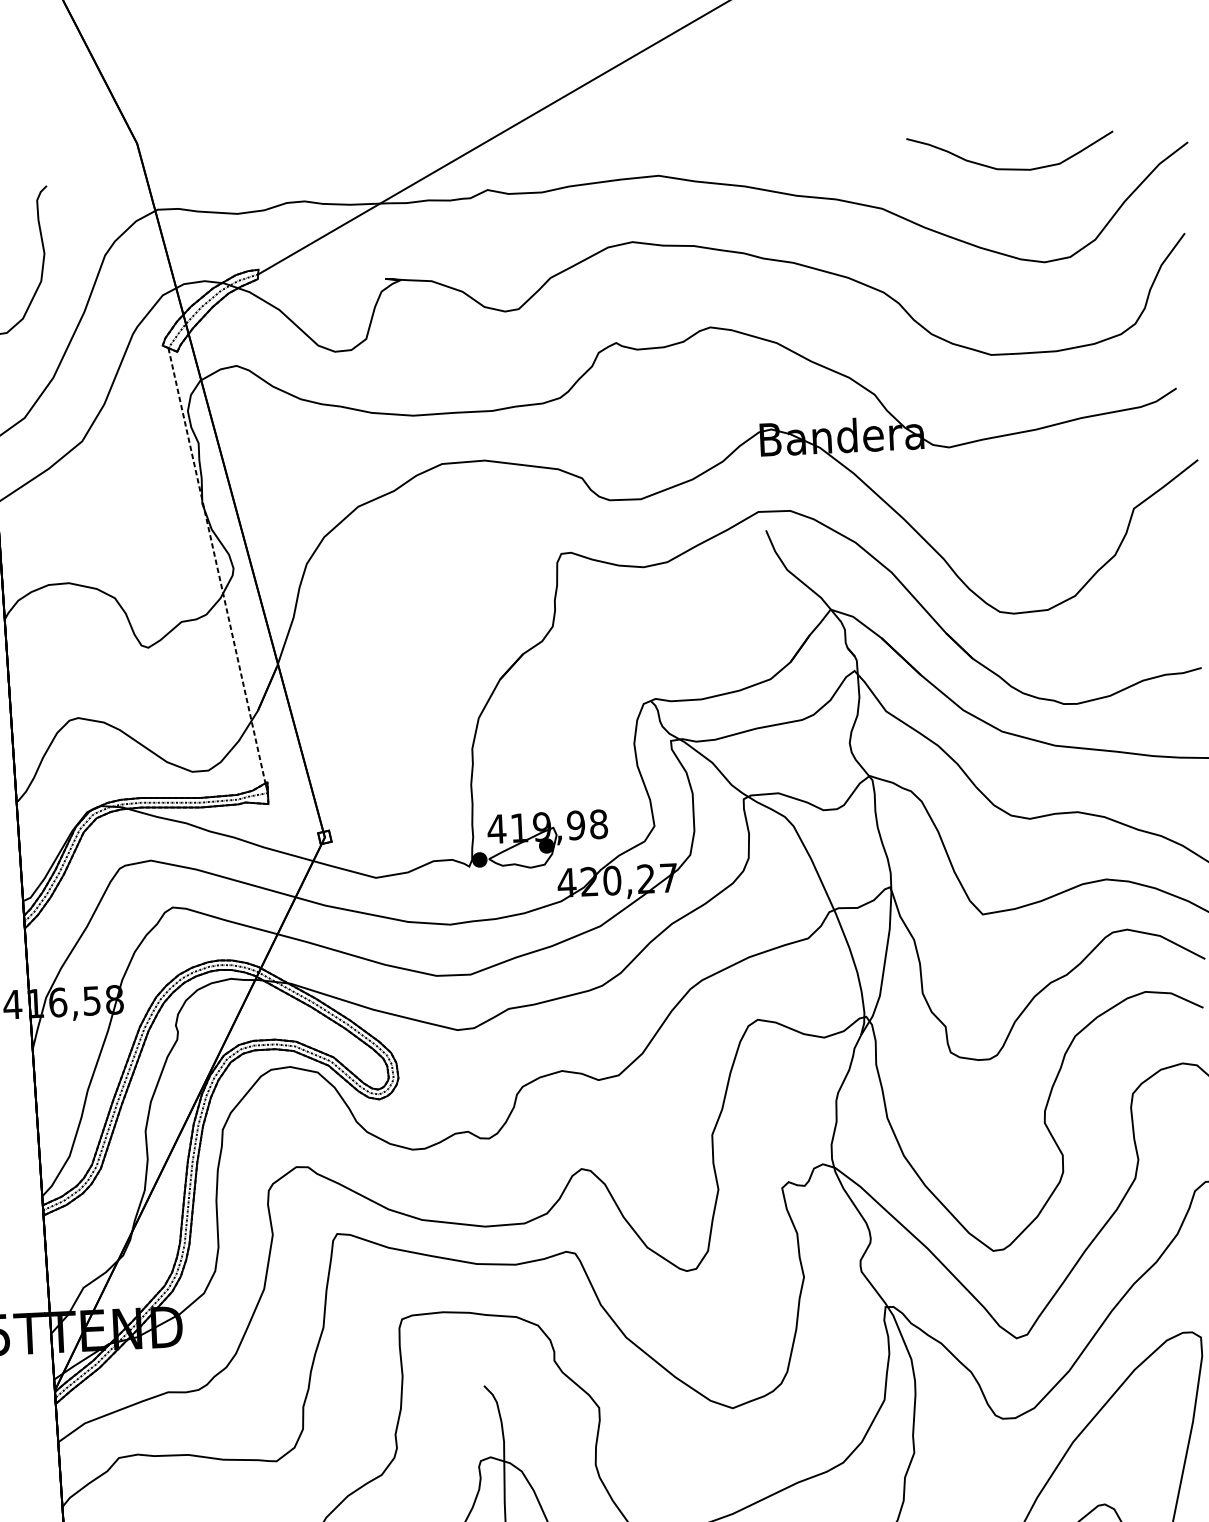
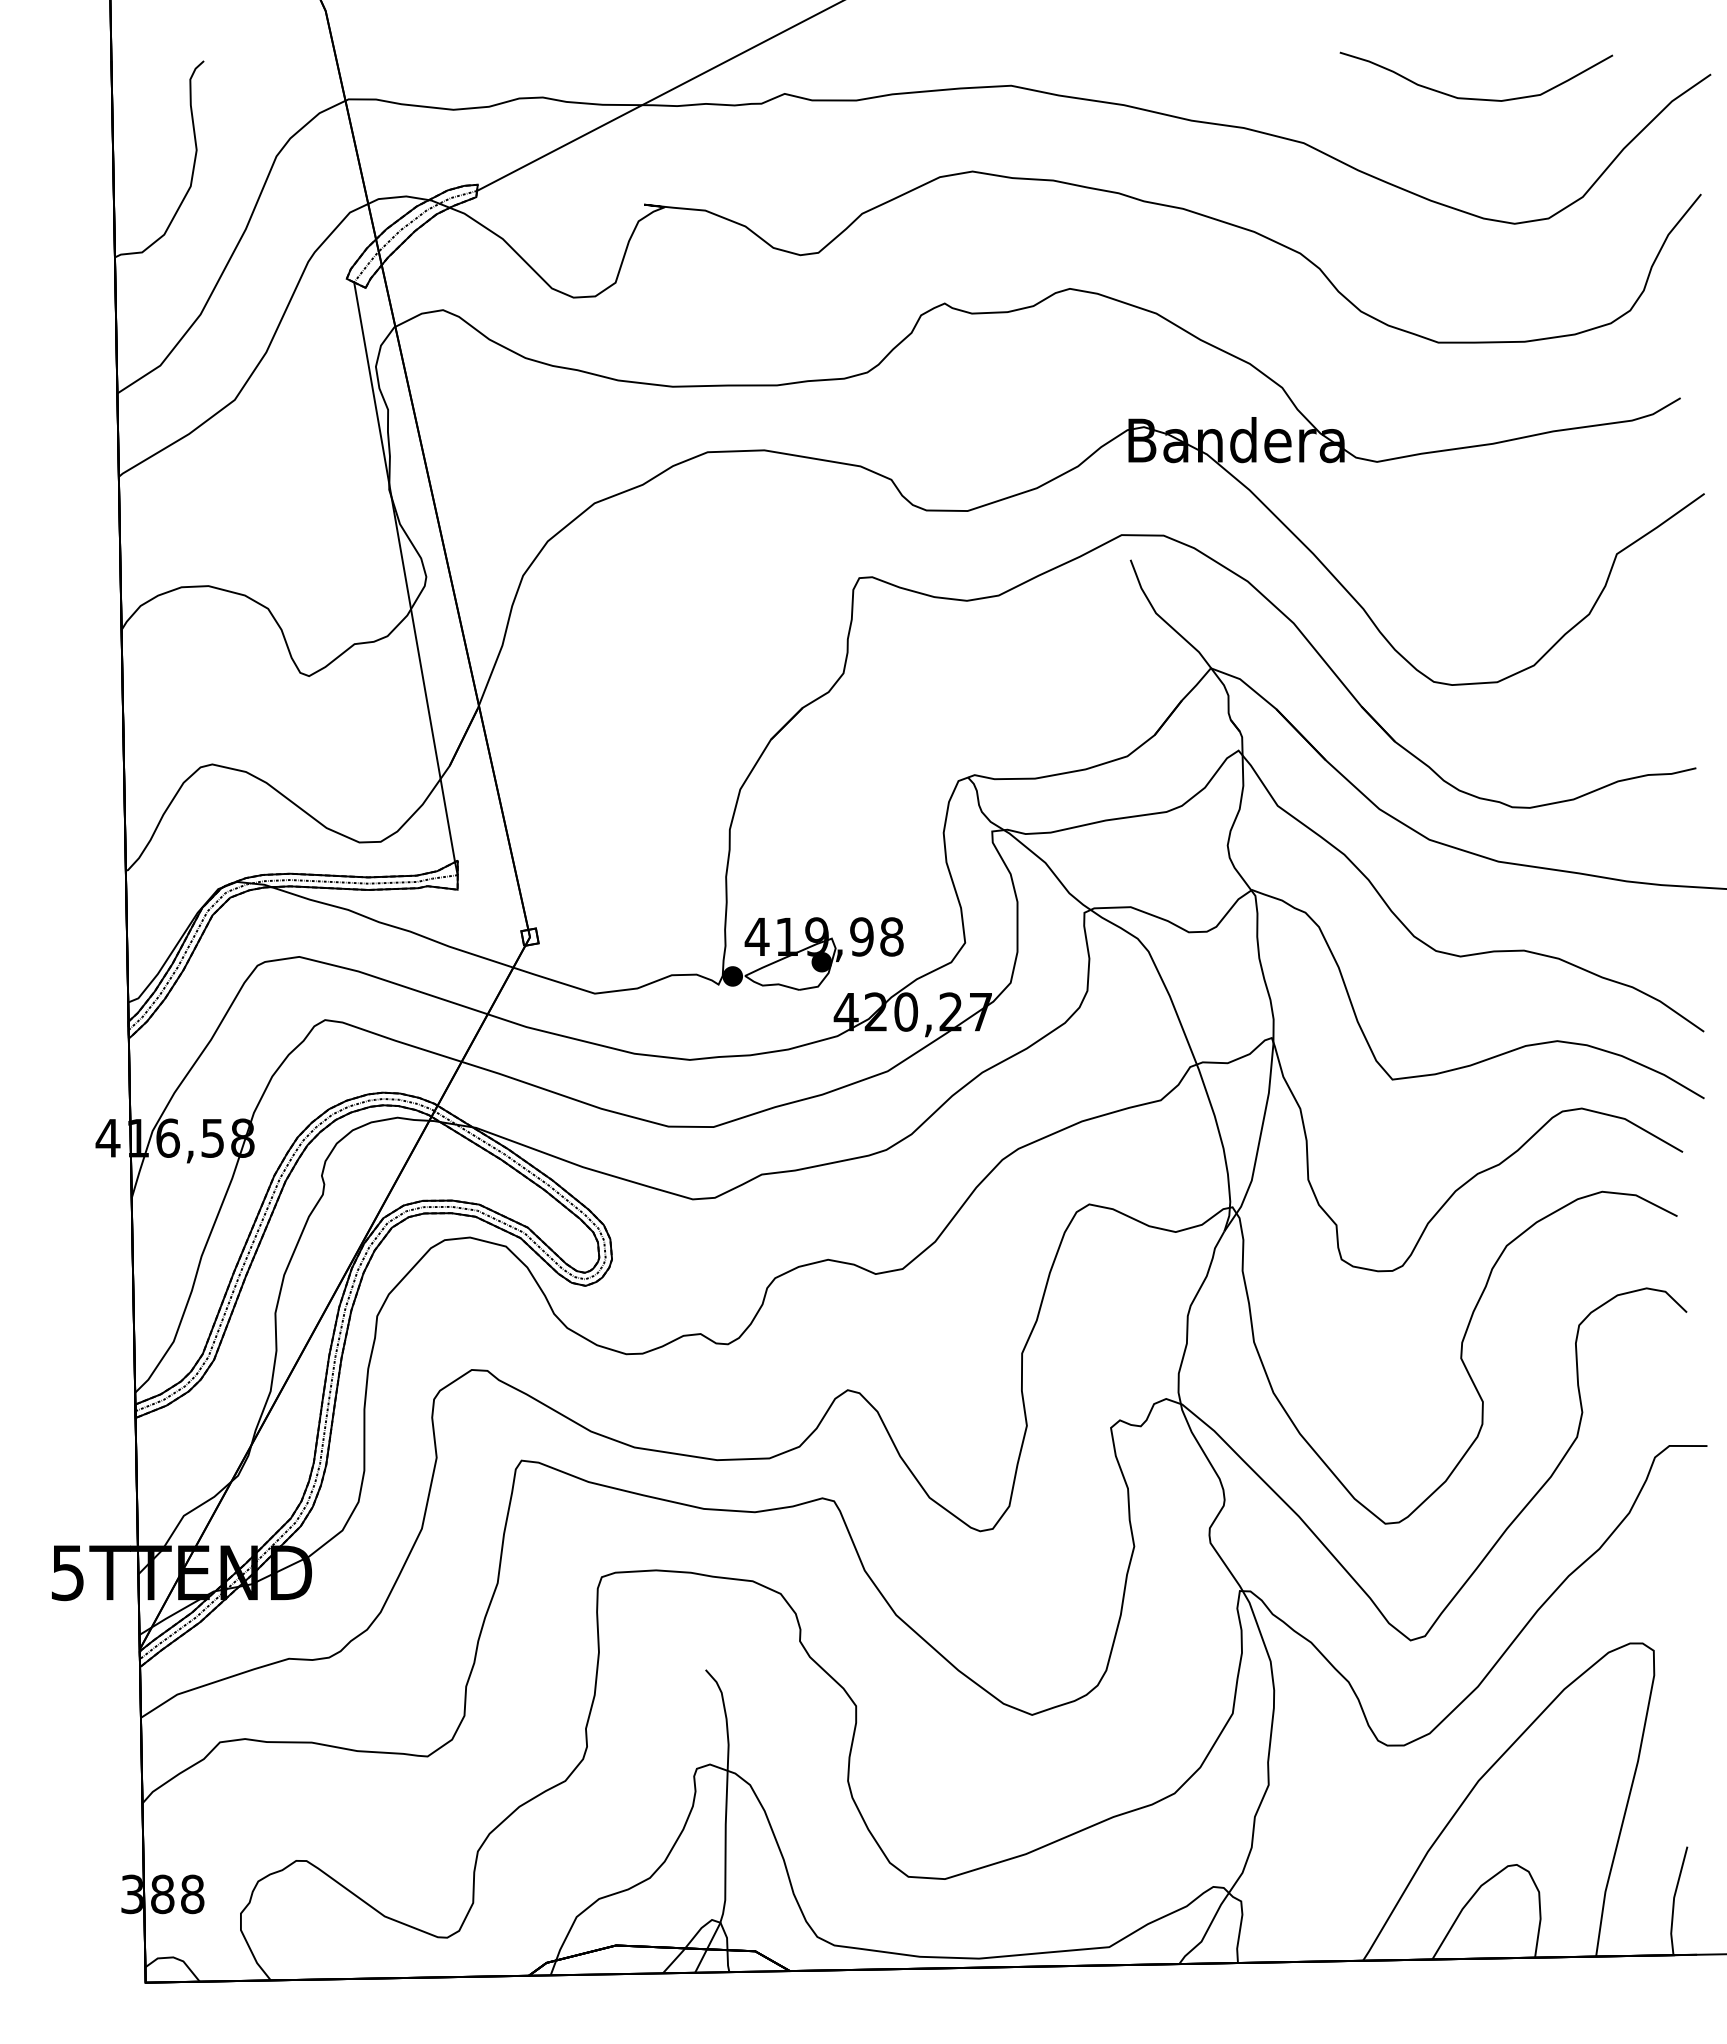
line: (216, 565) -> (404, 572), dashed -> solid

